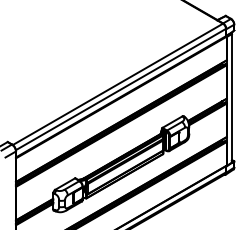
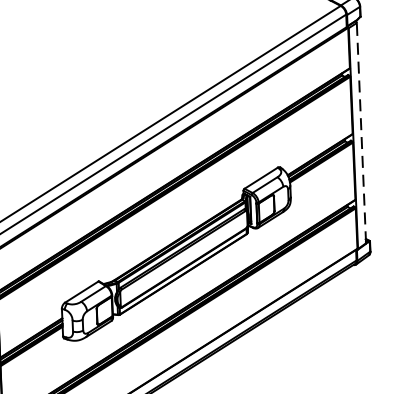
line: (231, 97) -> (360, 131), solid -> dashed

